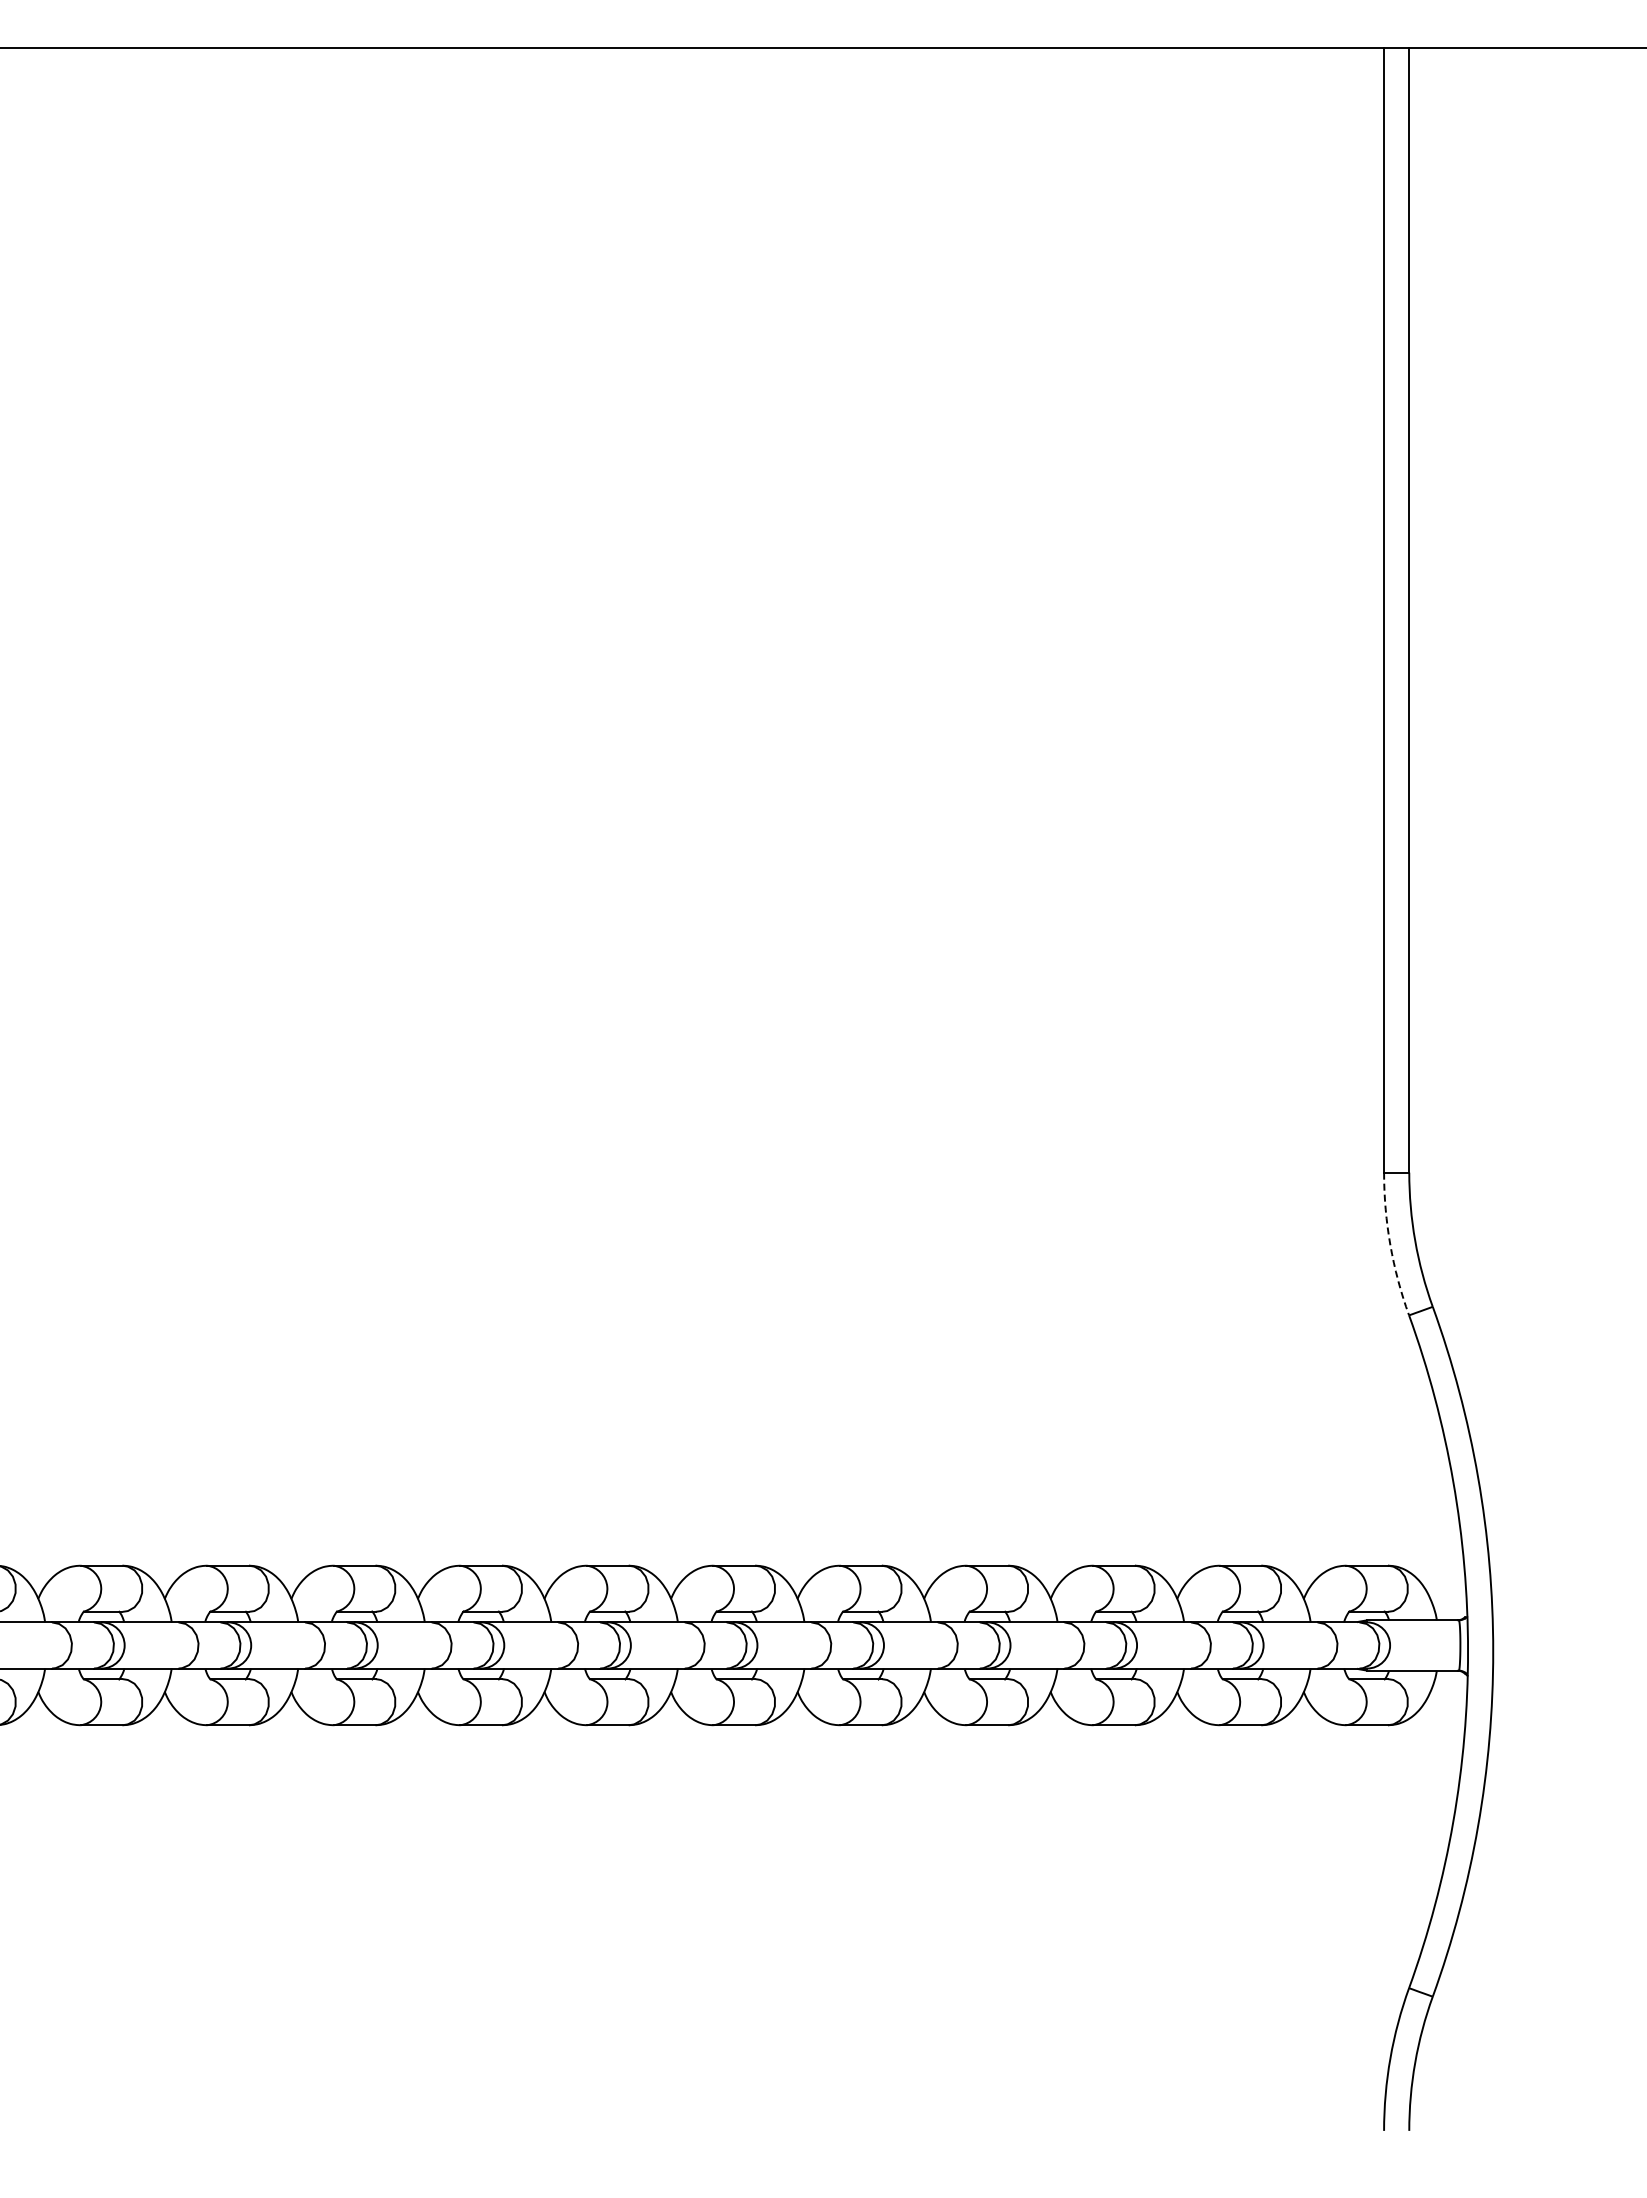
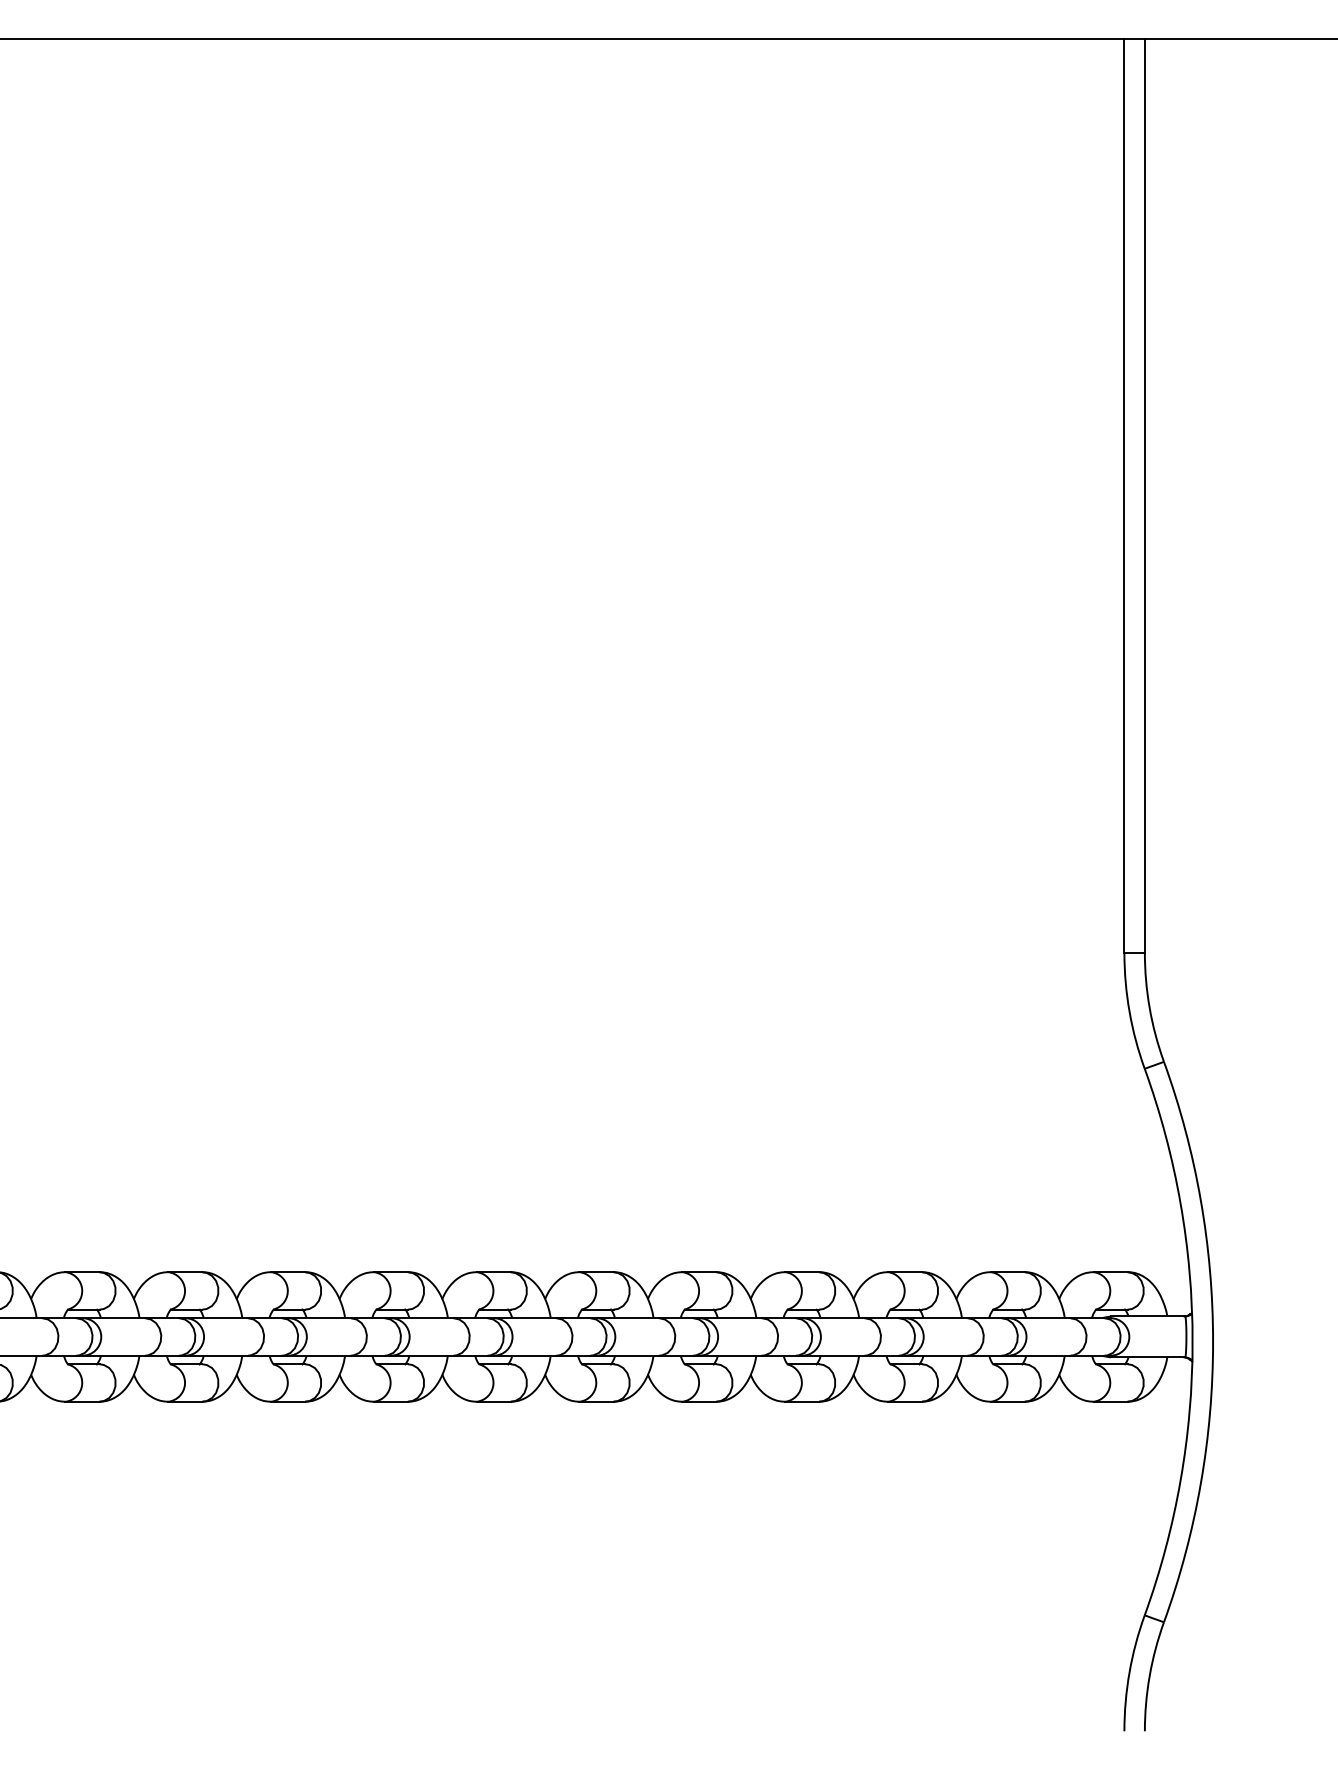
arc: (1390, 1245) -> (1129, 1012), dashed -> solid

